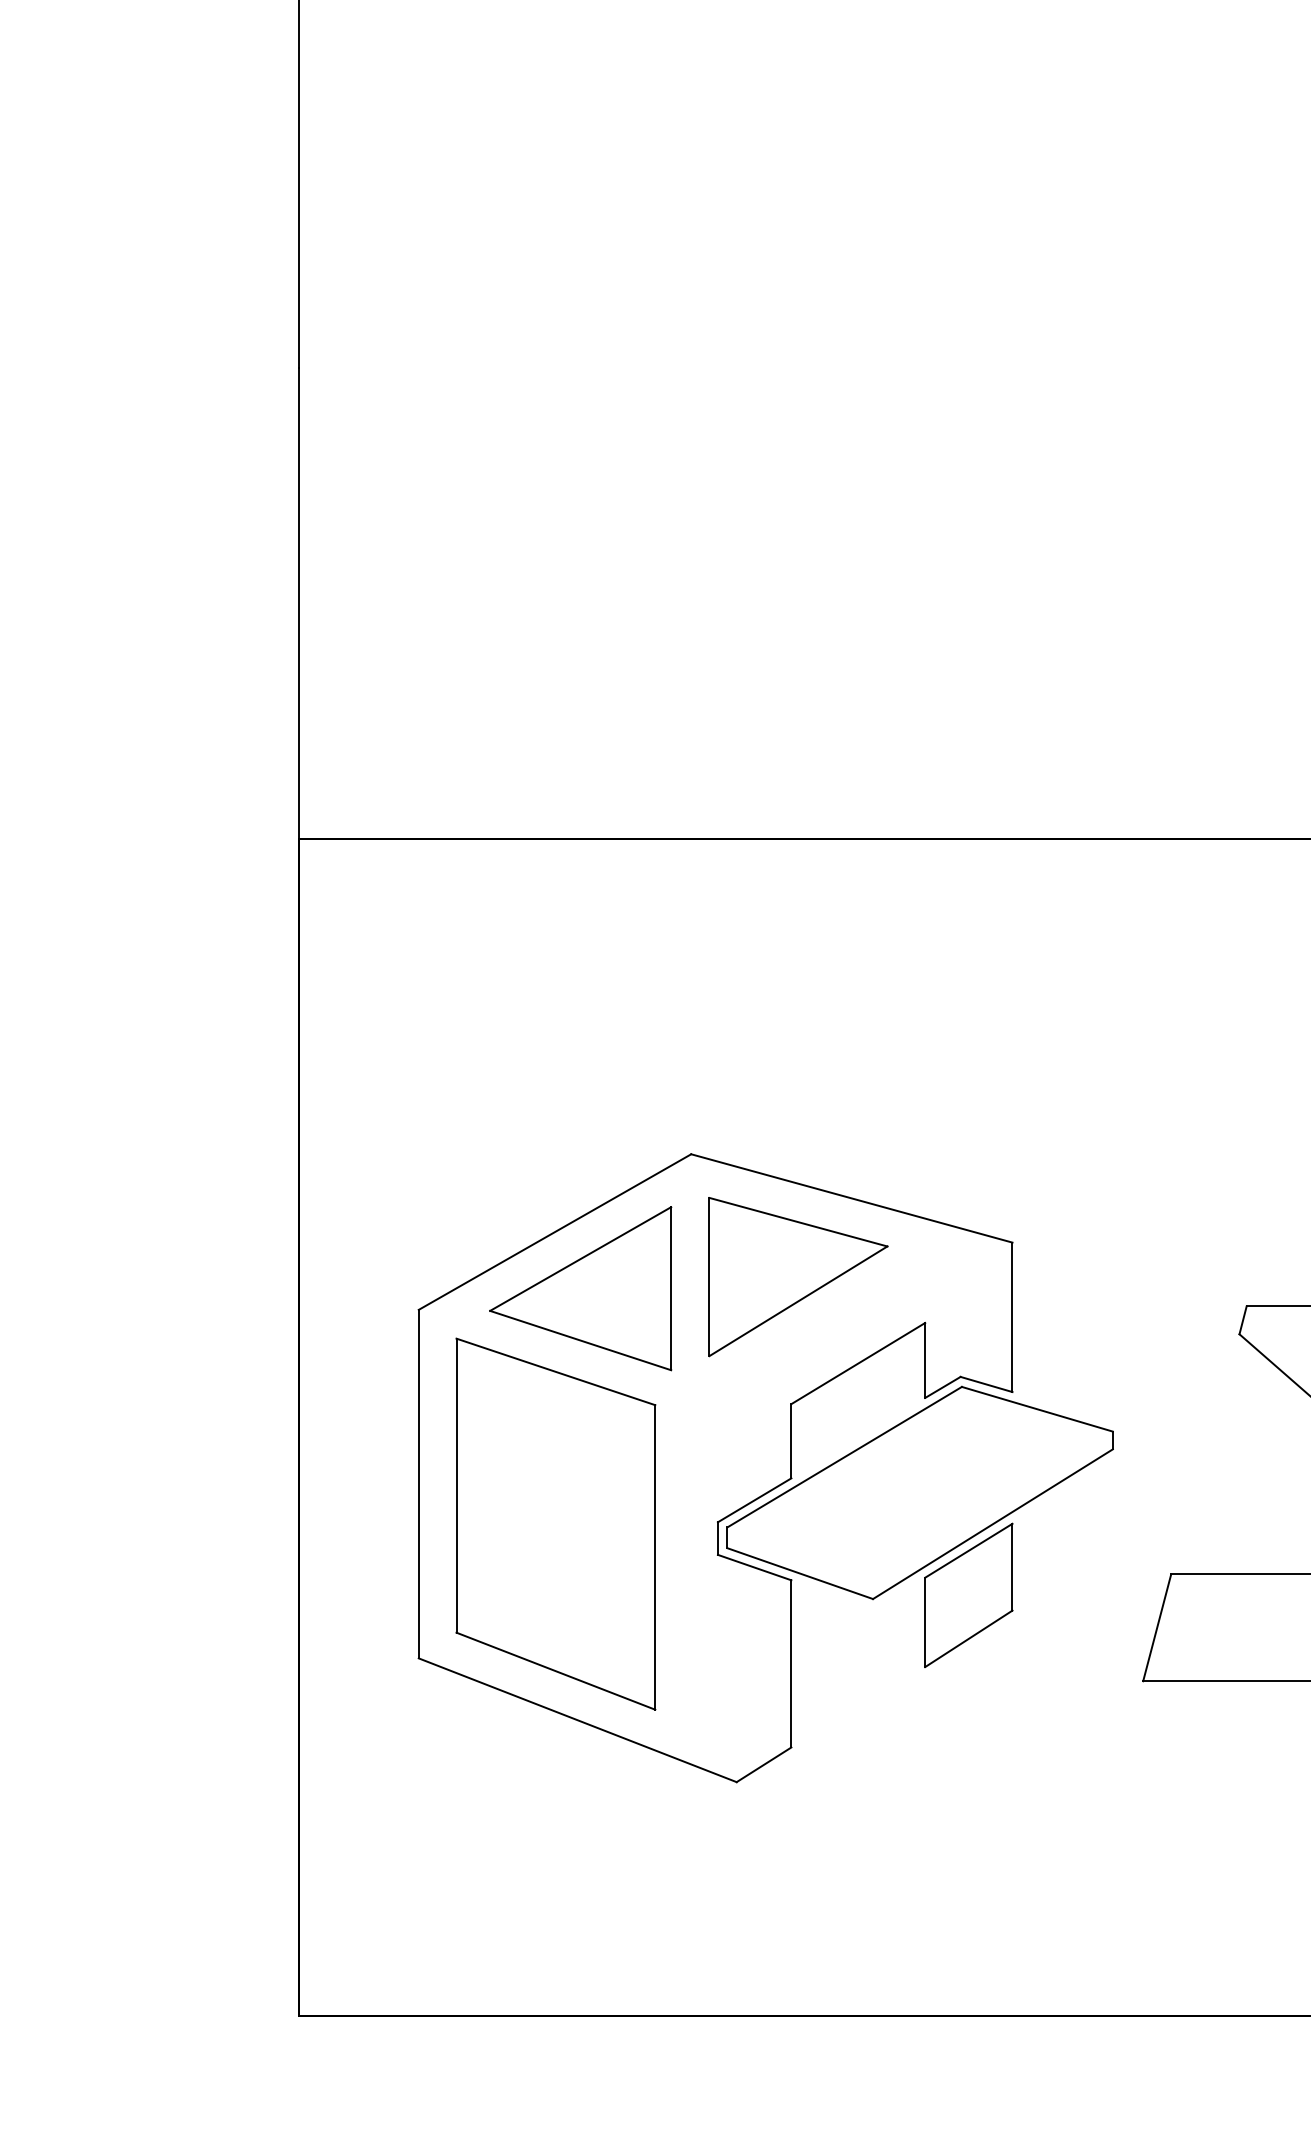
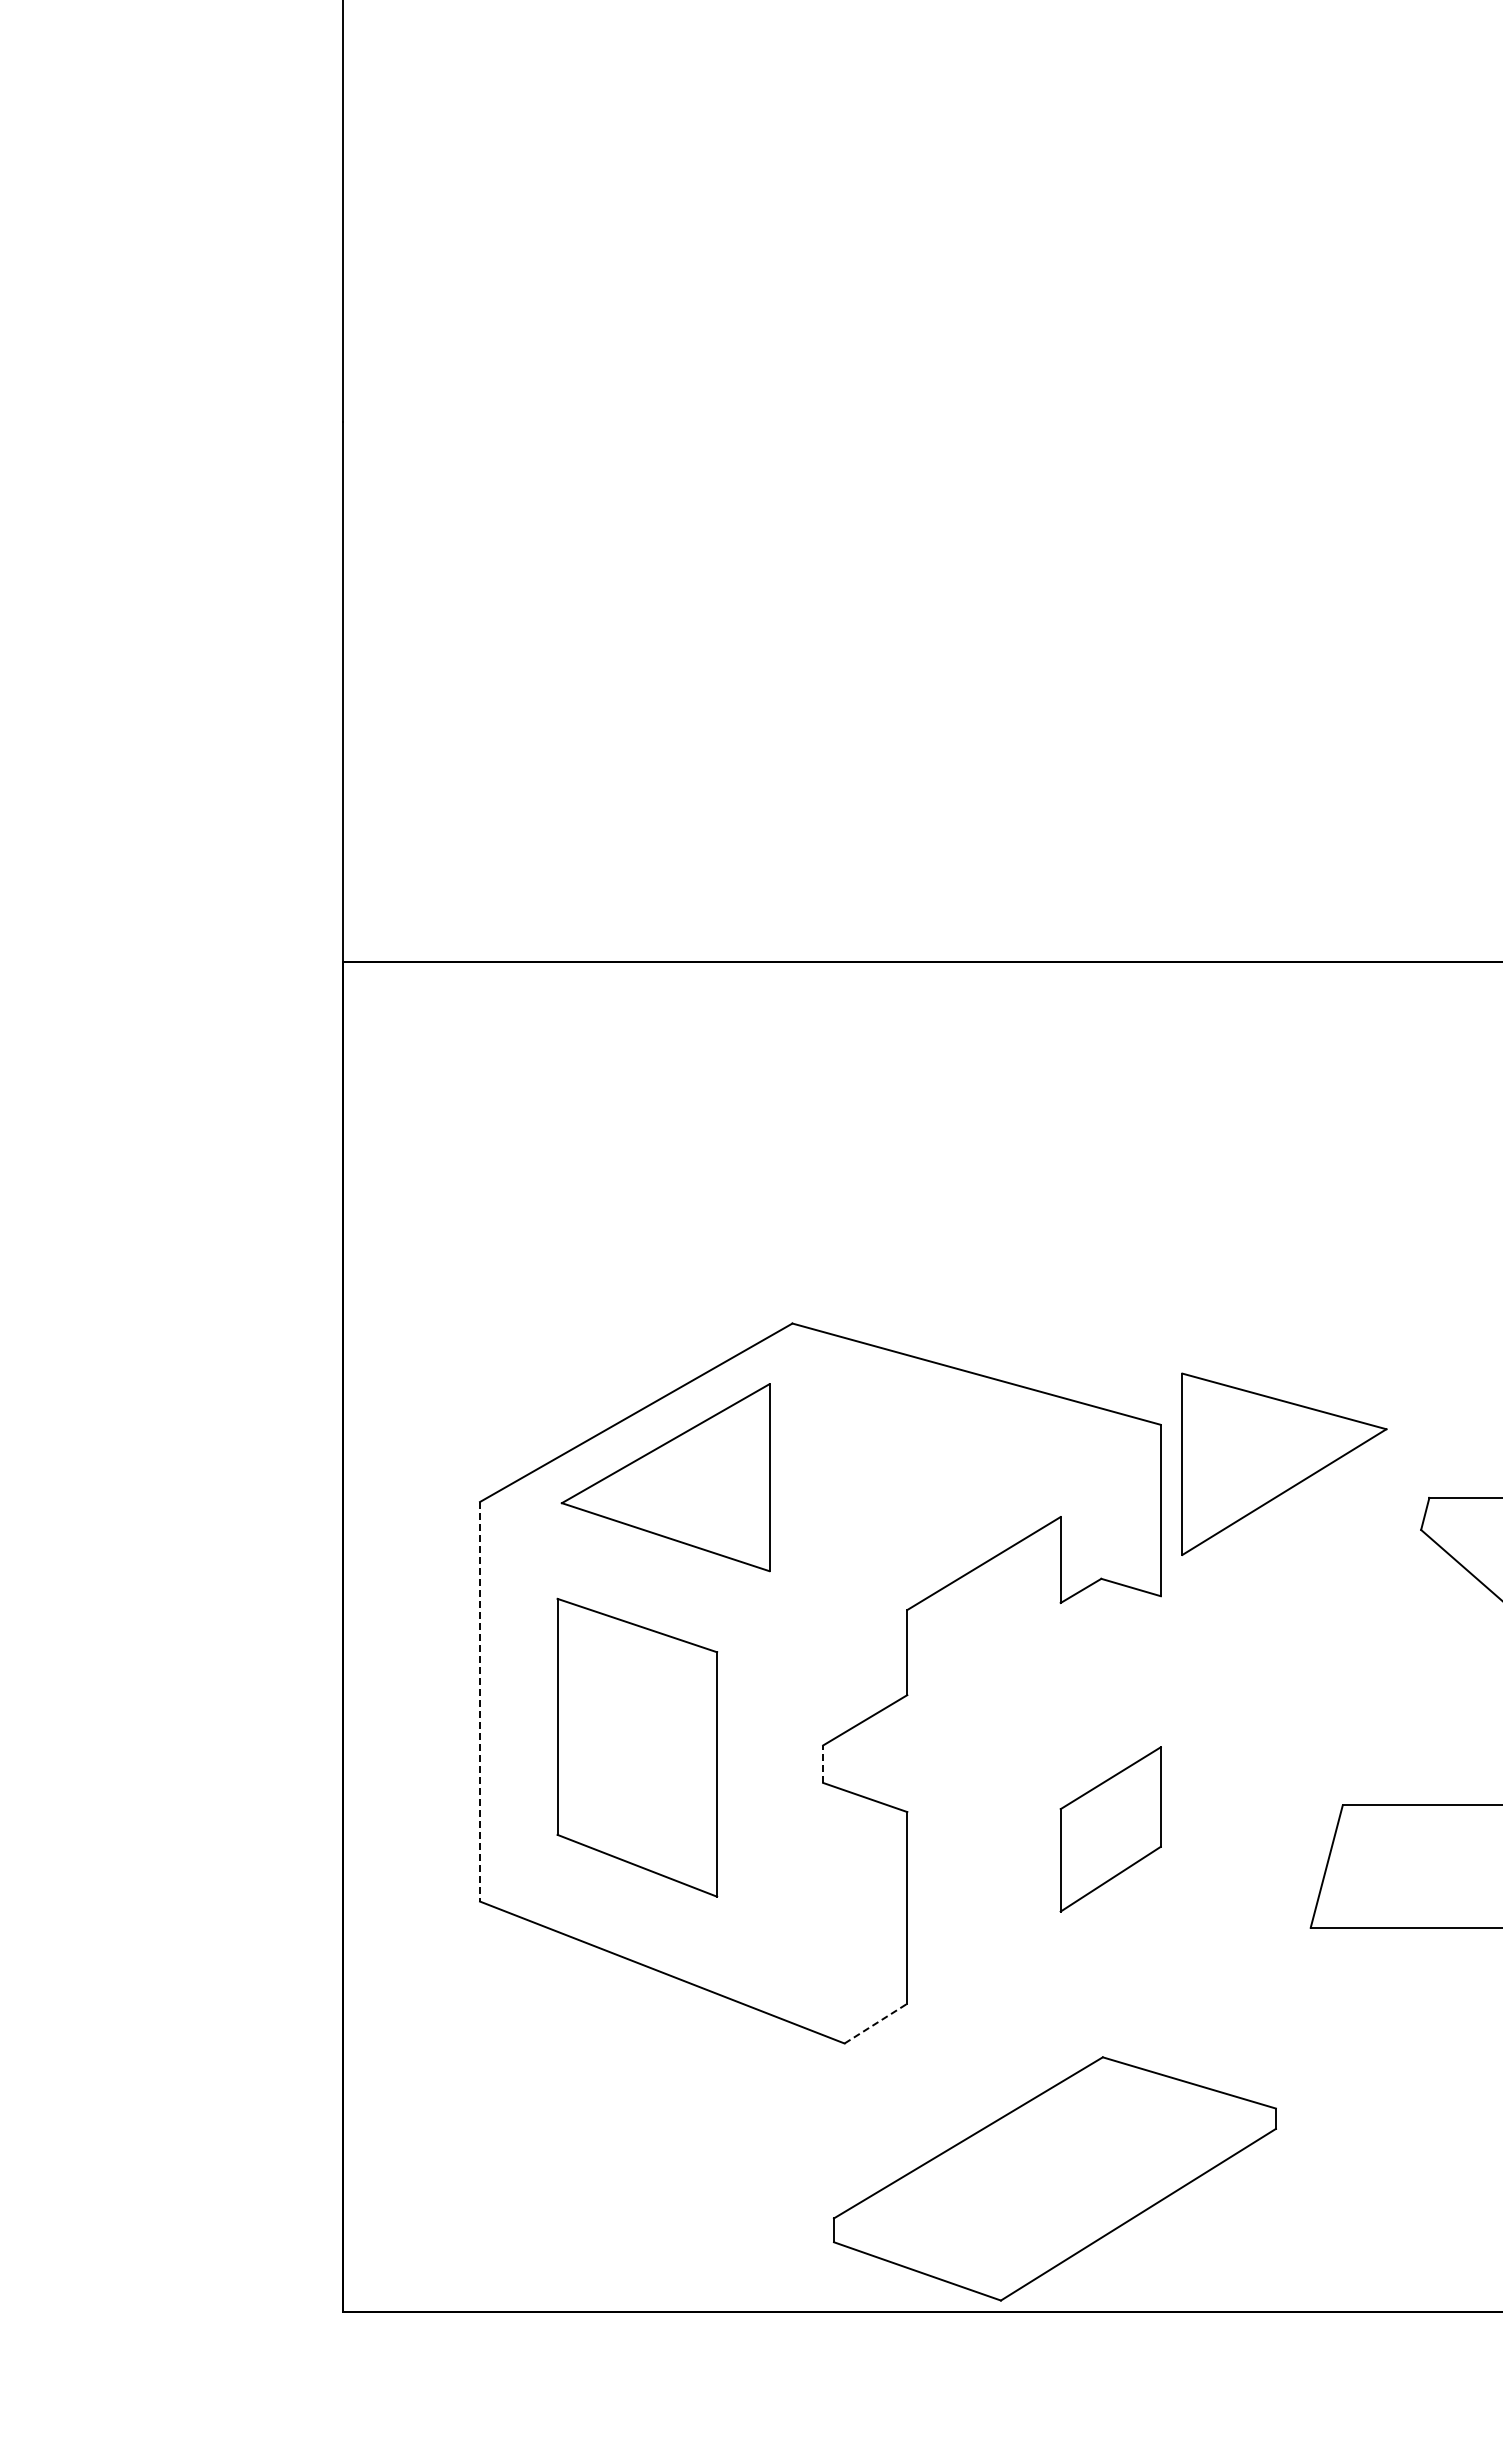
part: (798, 1276) -> (1284, 1463), moved
line: (419, 1483) -> (480, 1701), solid -> dashed
part: (919, 1492) -> (1054, 2178), moved
part: (556, 1524) -> (637, 1747), size x0.7
line: (718, 1538) -> (823, 1764), solid -> dashed
line: (764, 1764) -> (876, 2023), solid -> dashed

